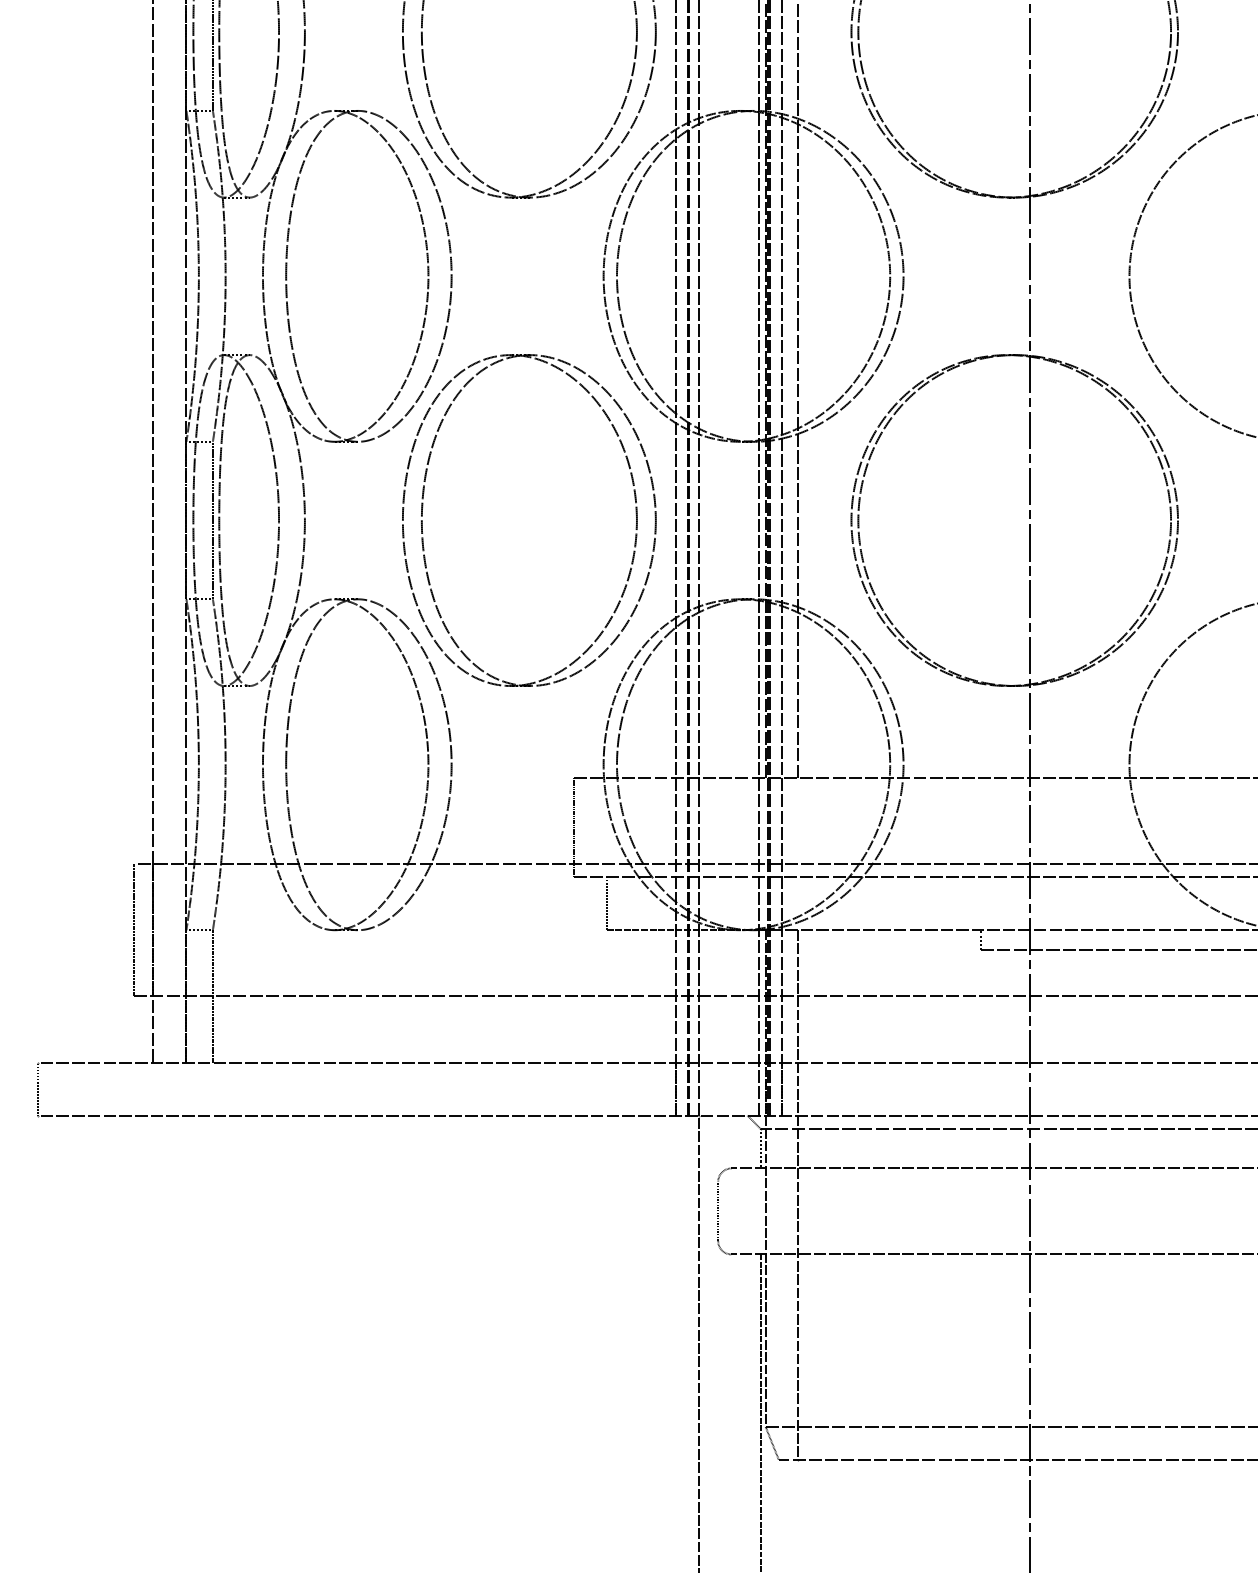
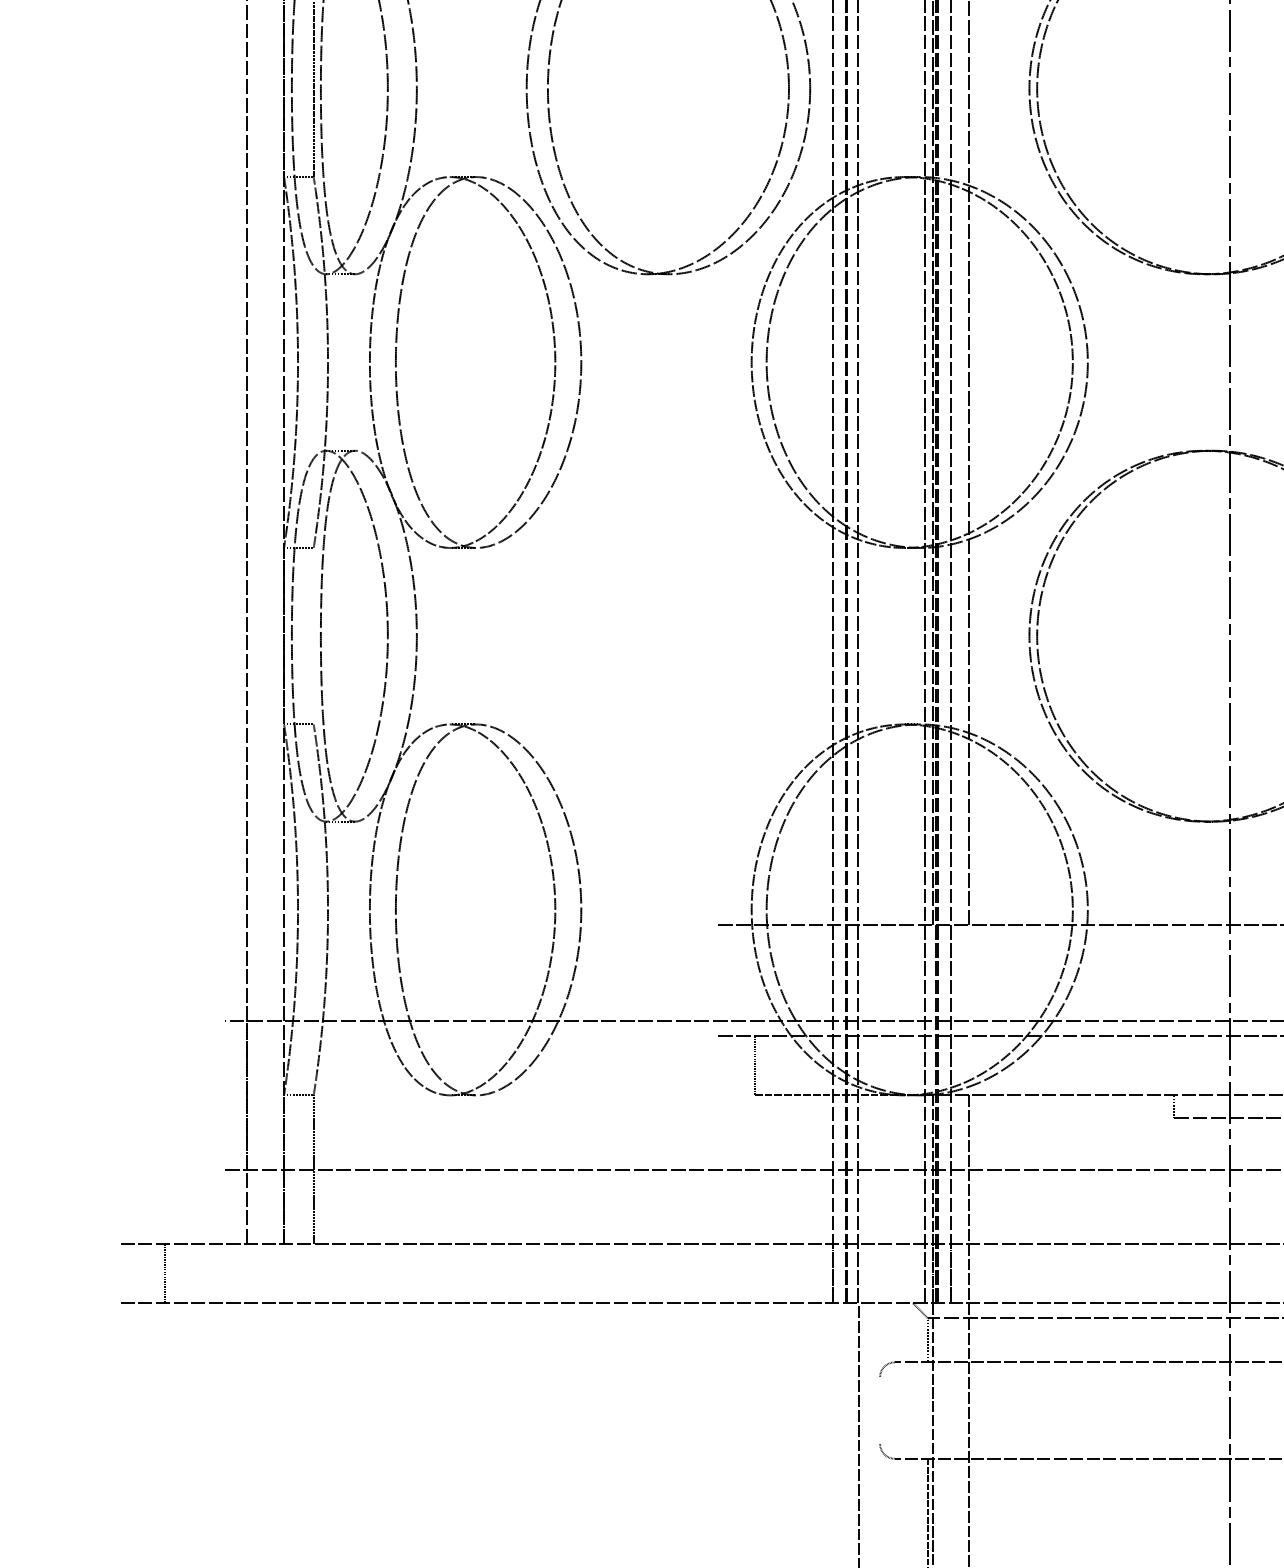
part: (635, 514) -> (787, 629), removed
line: (212, 520) -> (313, 636), removed
line: (573, 827) -> (717, 980), removed
line: (133, 930) -> (224, 1095), removed
line: (37, 1088) -> (165, 1272), moved
line: (718, 1211) -> (880, 1410), removed

